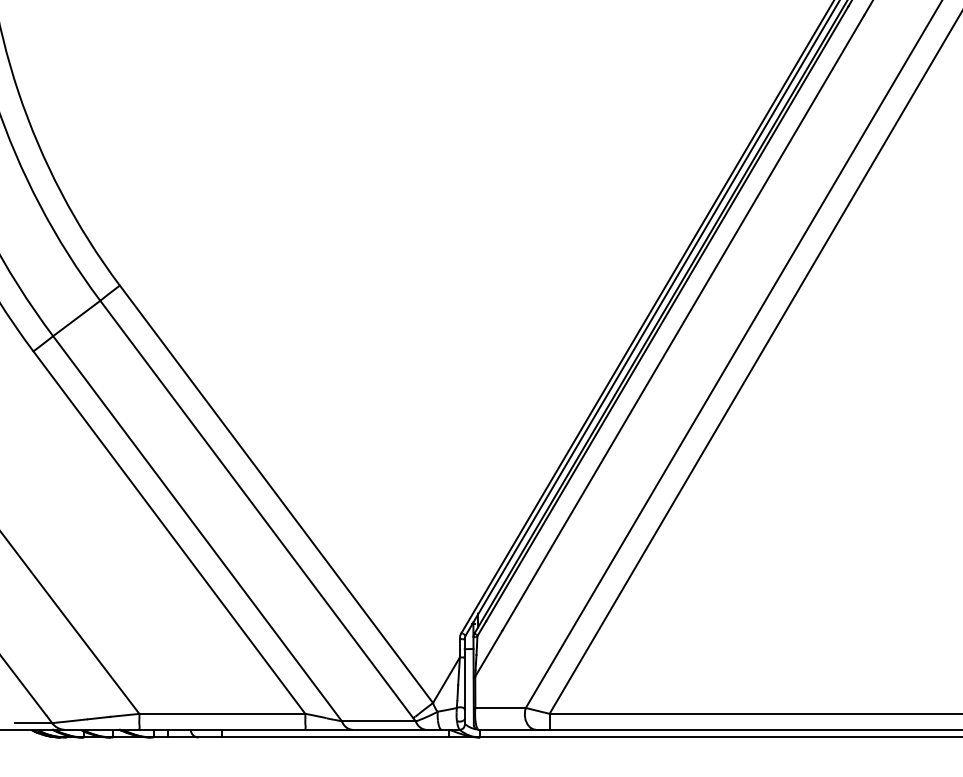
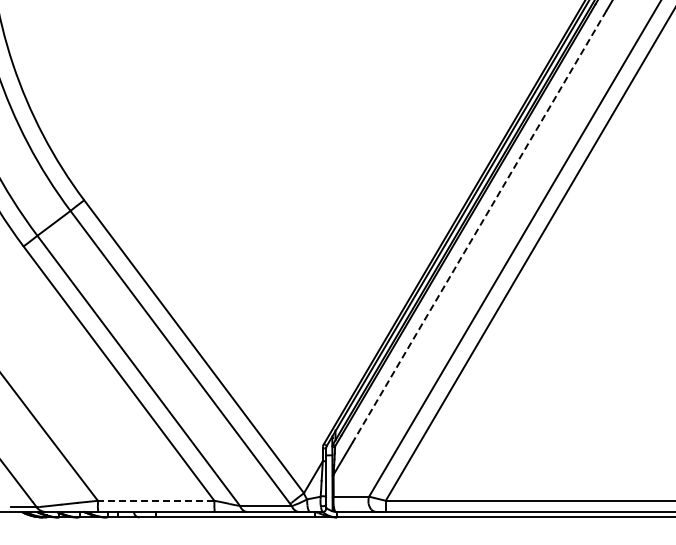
line: (683, 324) -> (479, 227), solid -> dashed
line: (221, 713) -> (155, 500), solid -> dashed

